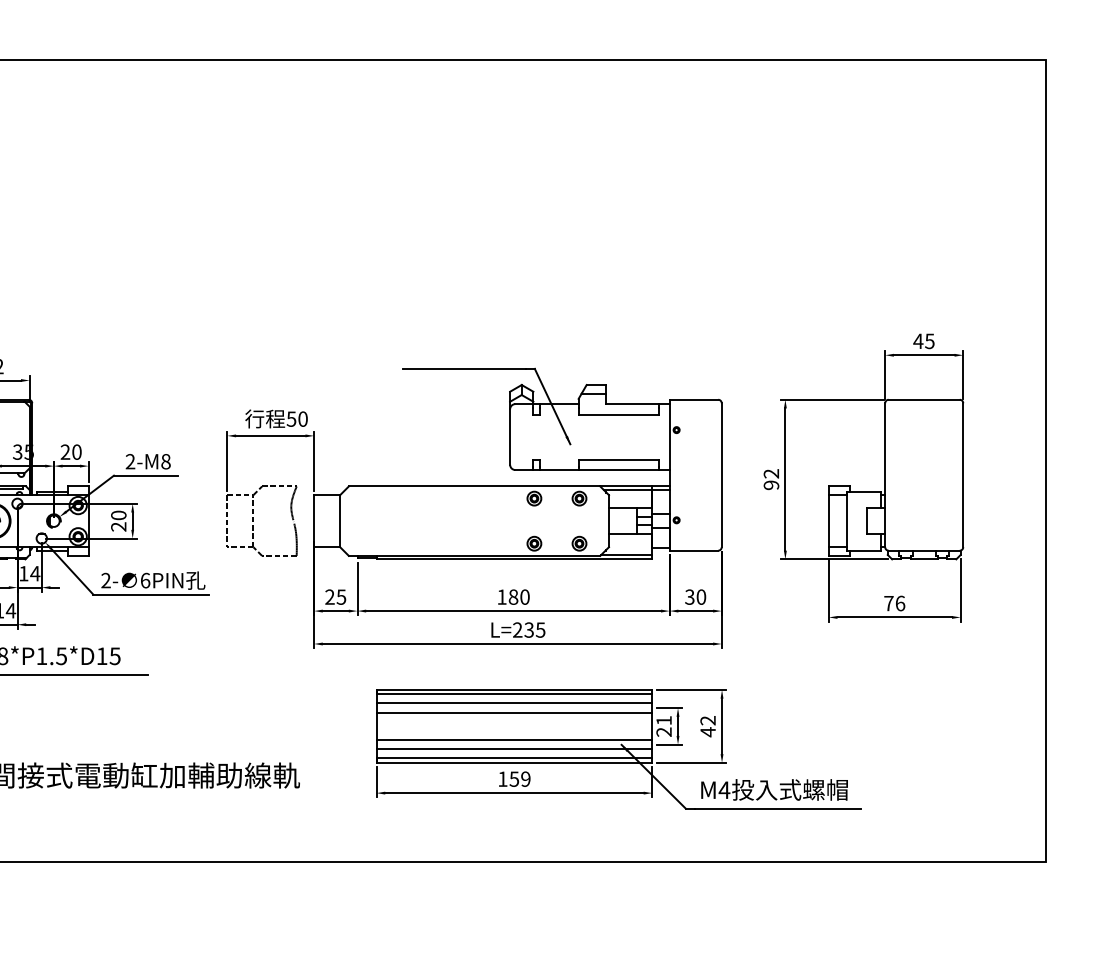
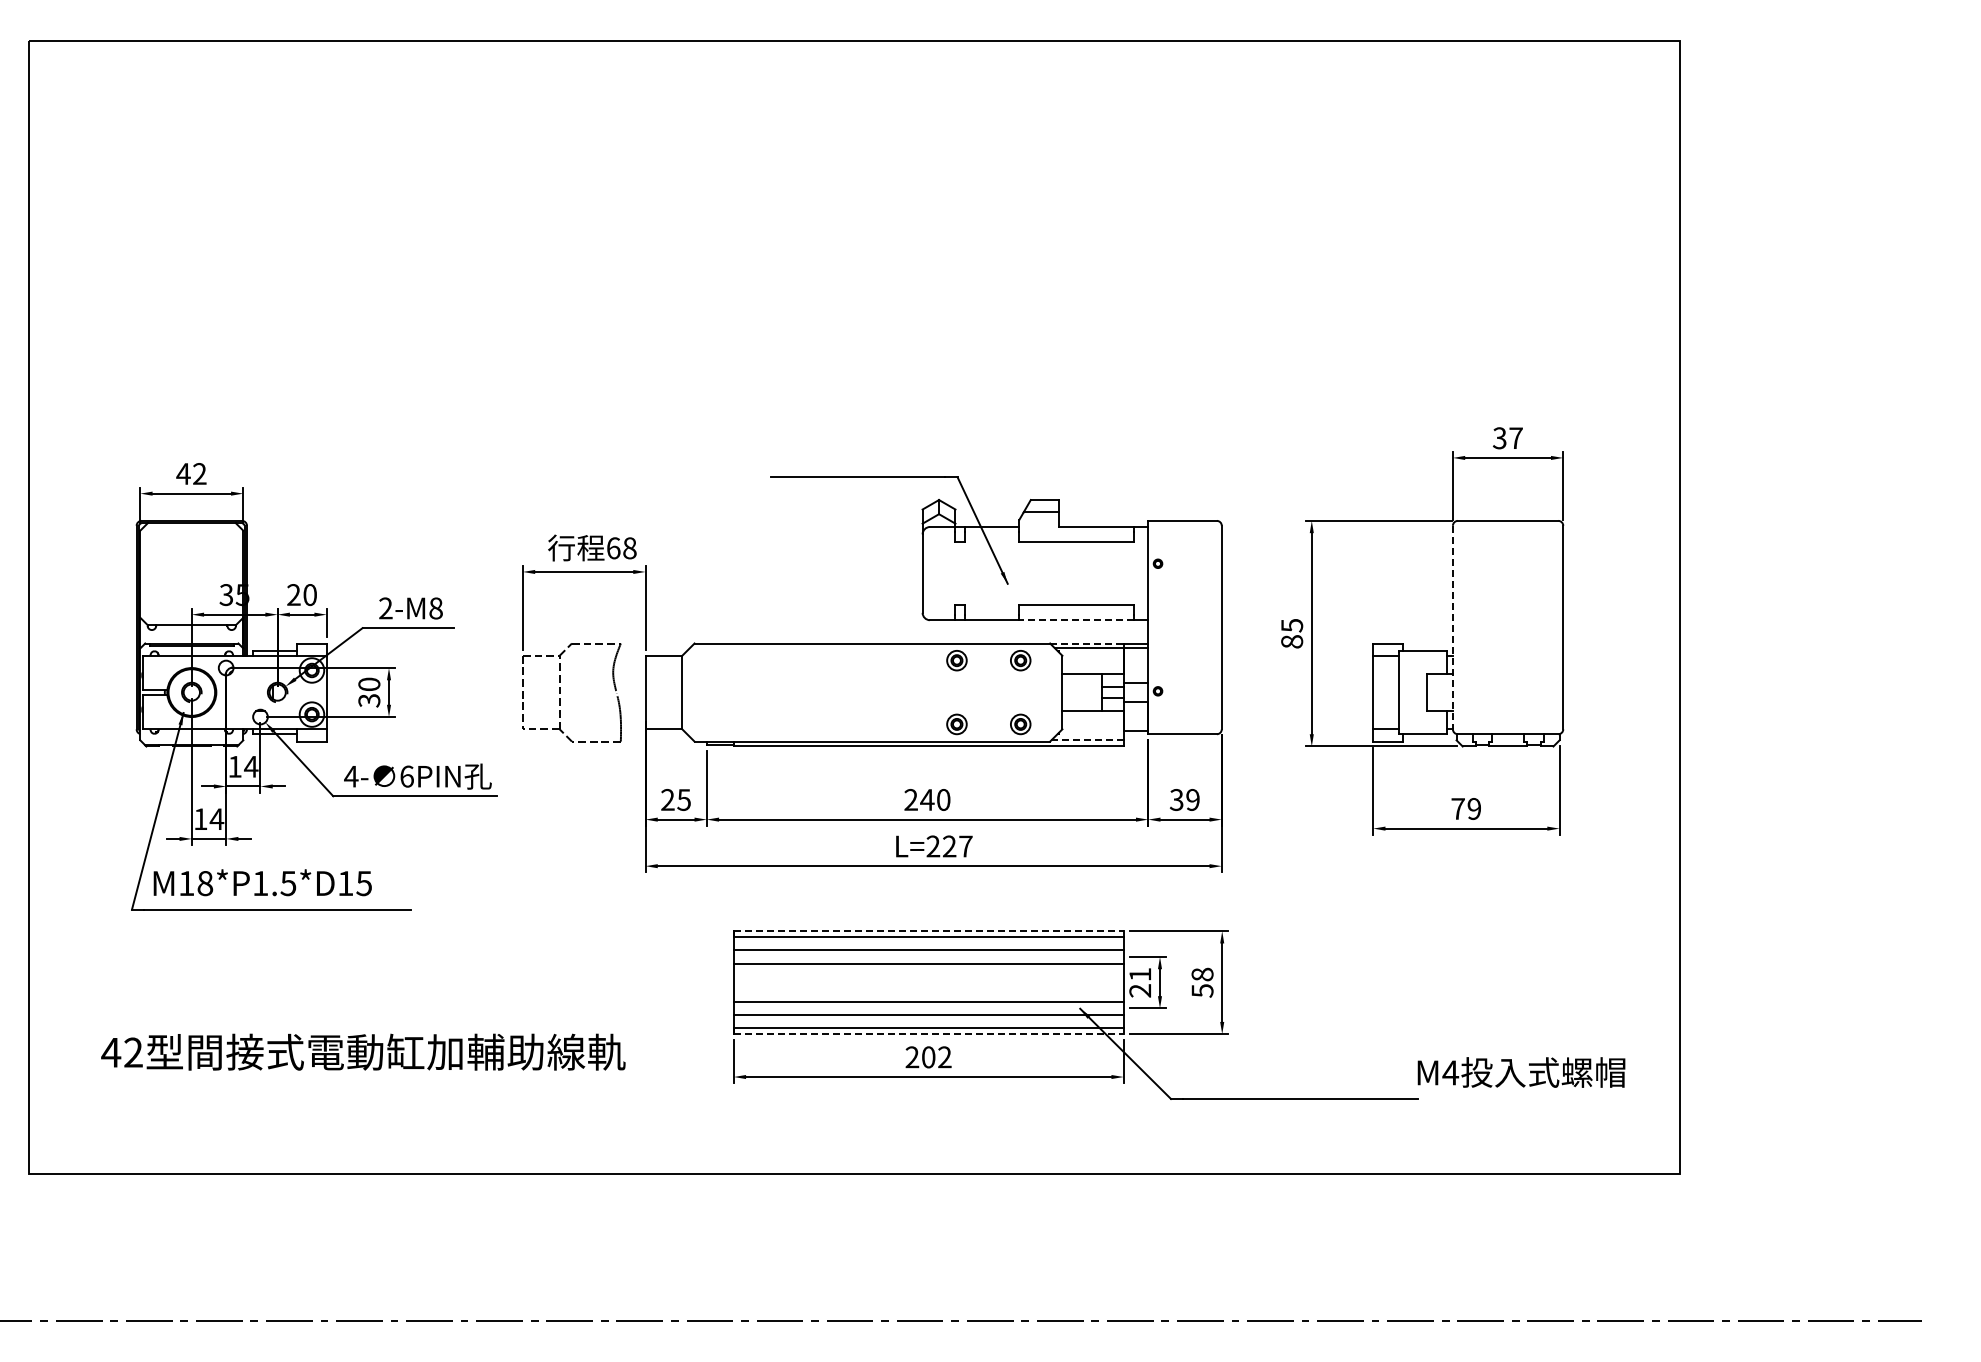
text: (923, 341) -> (1507, 438), 45 -> 37
text: (297, 419) -> (621, 548), 50 -> 68
line: (618, 470) -> (1076, 620), solid -> dashed
line: (884, 475) -> (1452, 627), solid -> dashed
text: (771, 479) -> (1292, 633), 92 -> 85
line: (626, 486) -> (1086, 643), solid -> dashed
text: (118, 526) -> (369, 700), 20 -> 30
line: (627, 555) -> (1088, 740), solid -> dashed
text: (106, 580) -> (351, 776), 2- -> 4-
text: (507, 596) -> (919, 799), 180 -> 240
text: (701, 596) -> (1192, 799), 30 -> 39
text: (900, 603) -> (1474, 808), 76 -> 79
text: (534, 630) -> (957, 846), L=235 -> L=227
line: (514, 690) -> (928, 931), solid -> dashed
text: (708, 726) -> (1202, 982), 42 -> 58
line: (514, 763) -> (928, 1034), solid -> dashed
text: (514, 779) -> (928, 1057), 159 -> 202
text: (774, 789) -> (1521, 1072), moved

